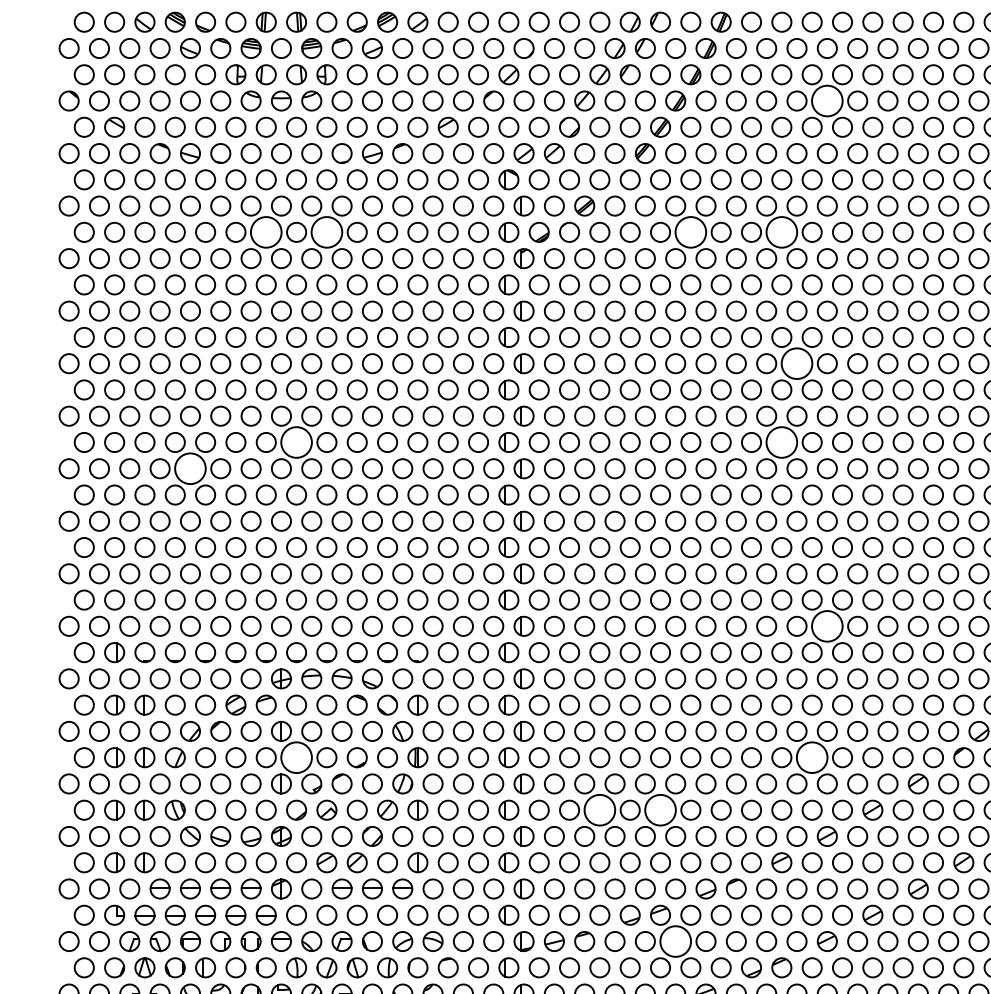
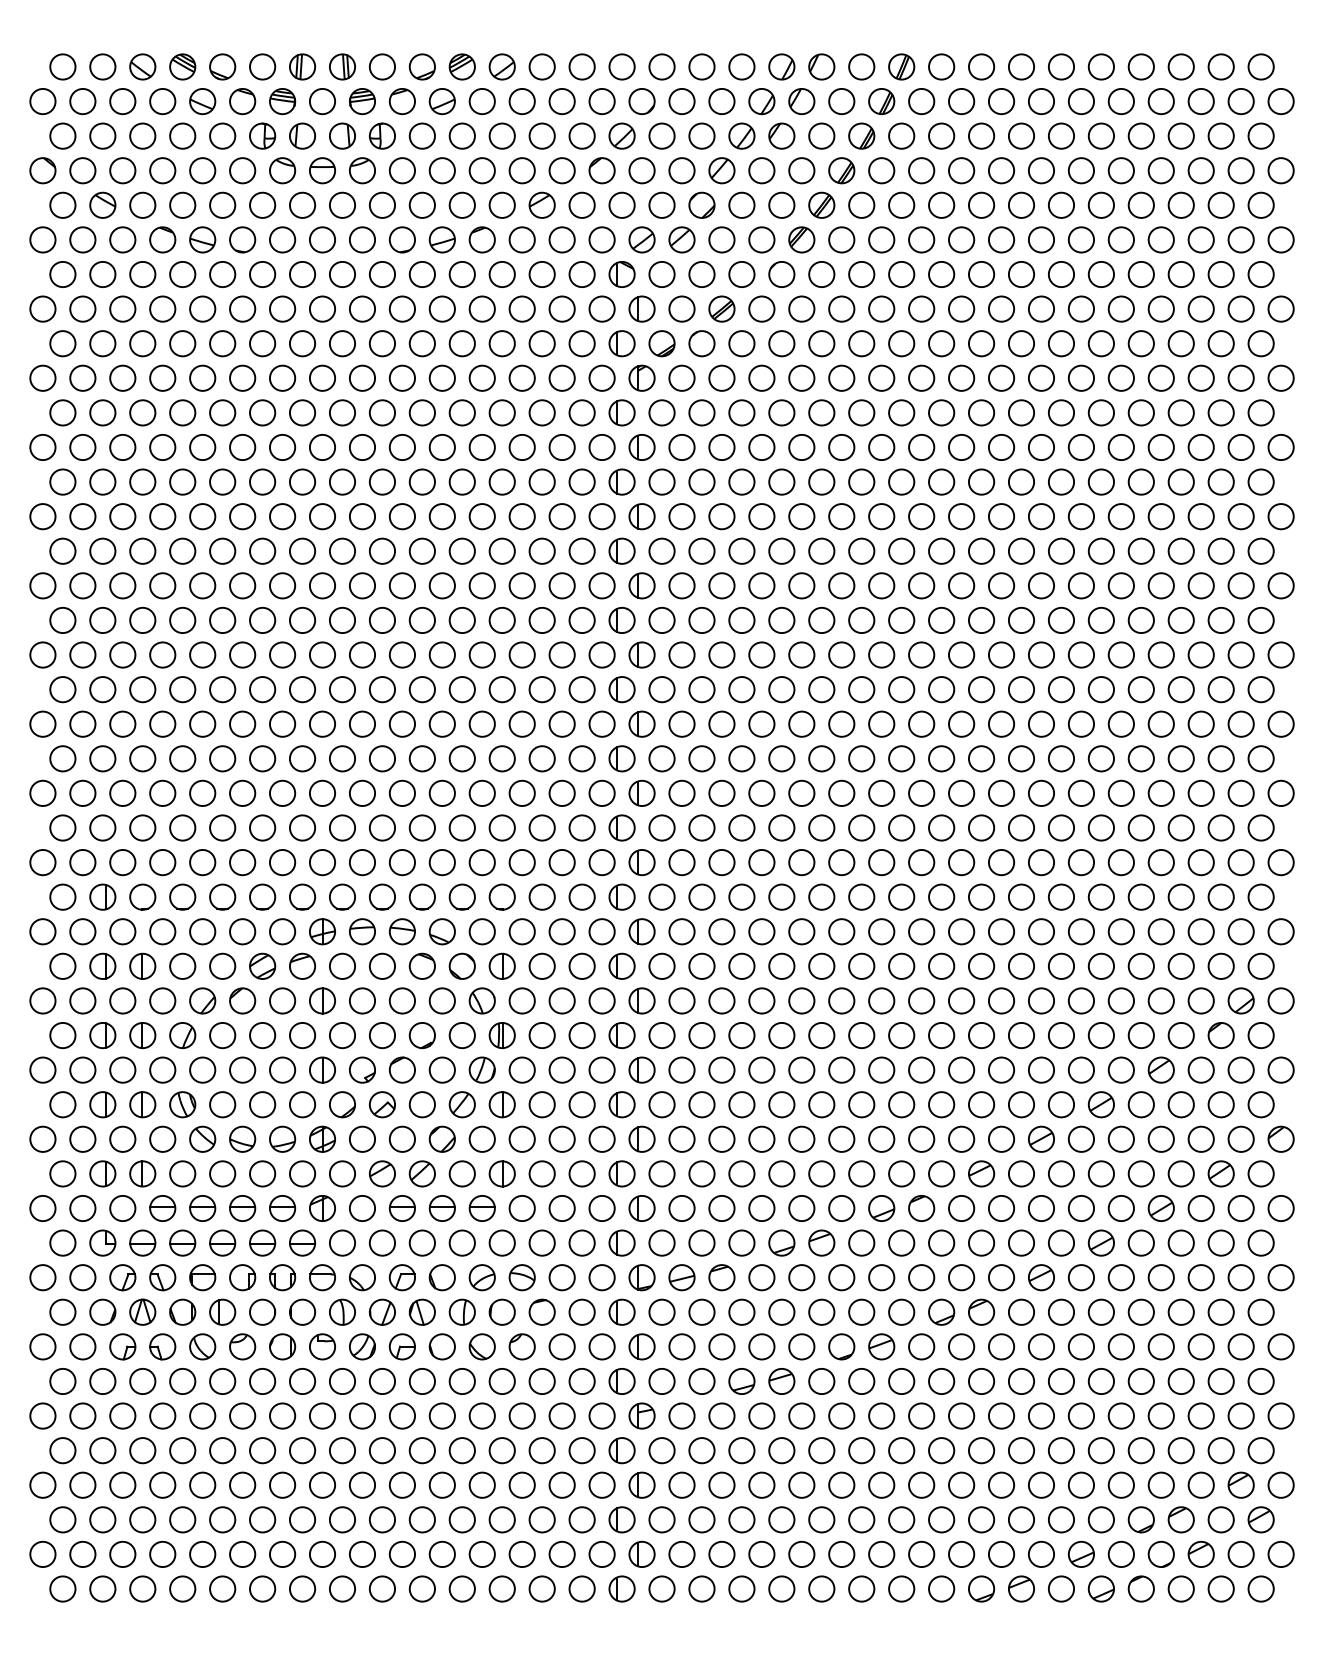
circle: (827, 100) -> (1041, 170), size x0.62
circle: (266, 232) -> (302, 343), size x0.62
circle: (326, 232) -> (382, 343), size x0.62
circle: (690, 232) -> (861, 343), size x0.62
circle: (781, 232) -> (981, 343), size x0.62
circle: (796, 363) -> (1001, 516), size x0.62
circle: (296, 442) -> (342, 620), size x0.62
circle: (781, 442) -> (981, 620), size x0.62
circle: (190, 468) -> (202, 654), size x0.62
circle: (827, 626) -> (1041, 862), size x0.62
circle: (296, 757) -> (342, 1035), size x0.62
circle: (812, 757) -> (1021, 1035), size x0.62
circle: (599, 810) -> (741, 1104), size x0.62
circle: (660, 810) -> (821, 1104), size x0.62
circle: (675, 941) -> (841, 1277), size x0.62

